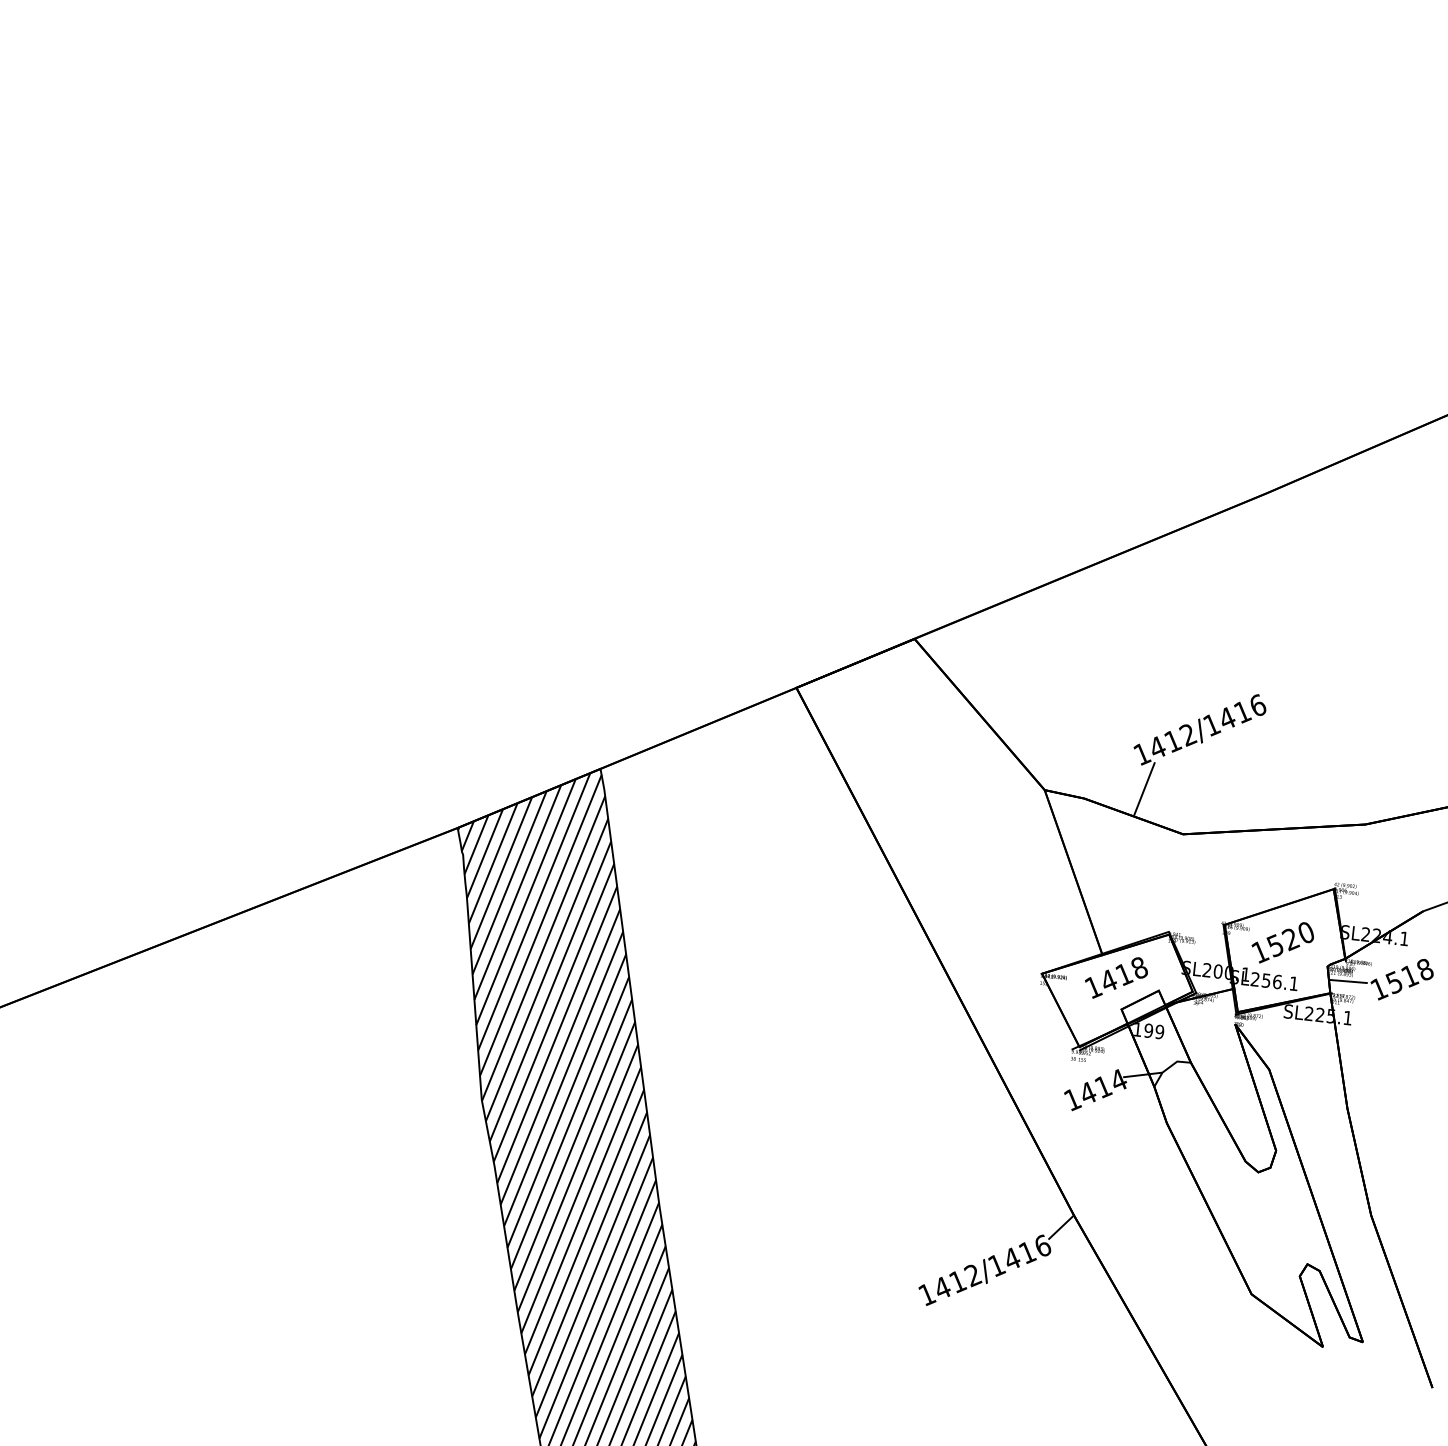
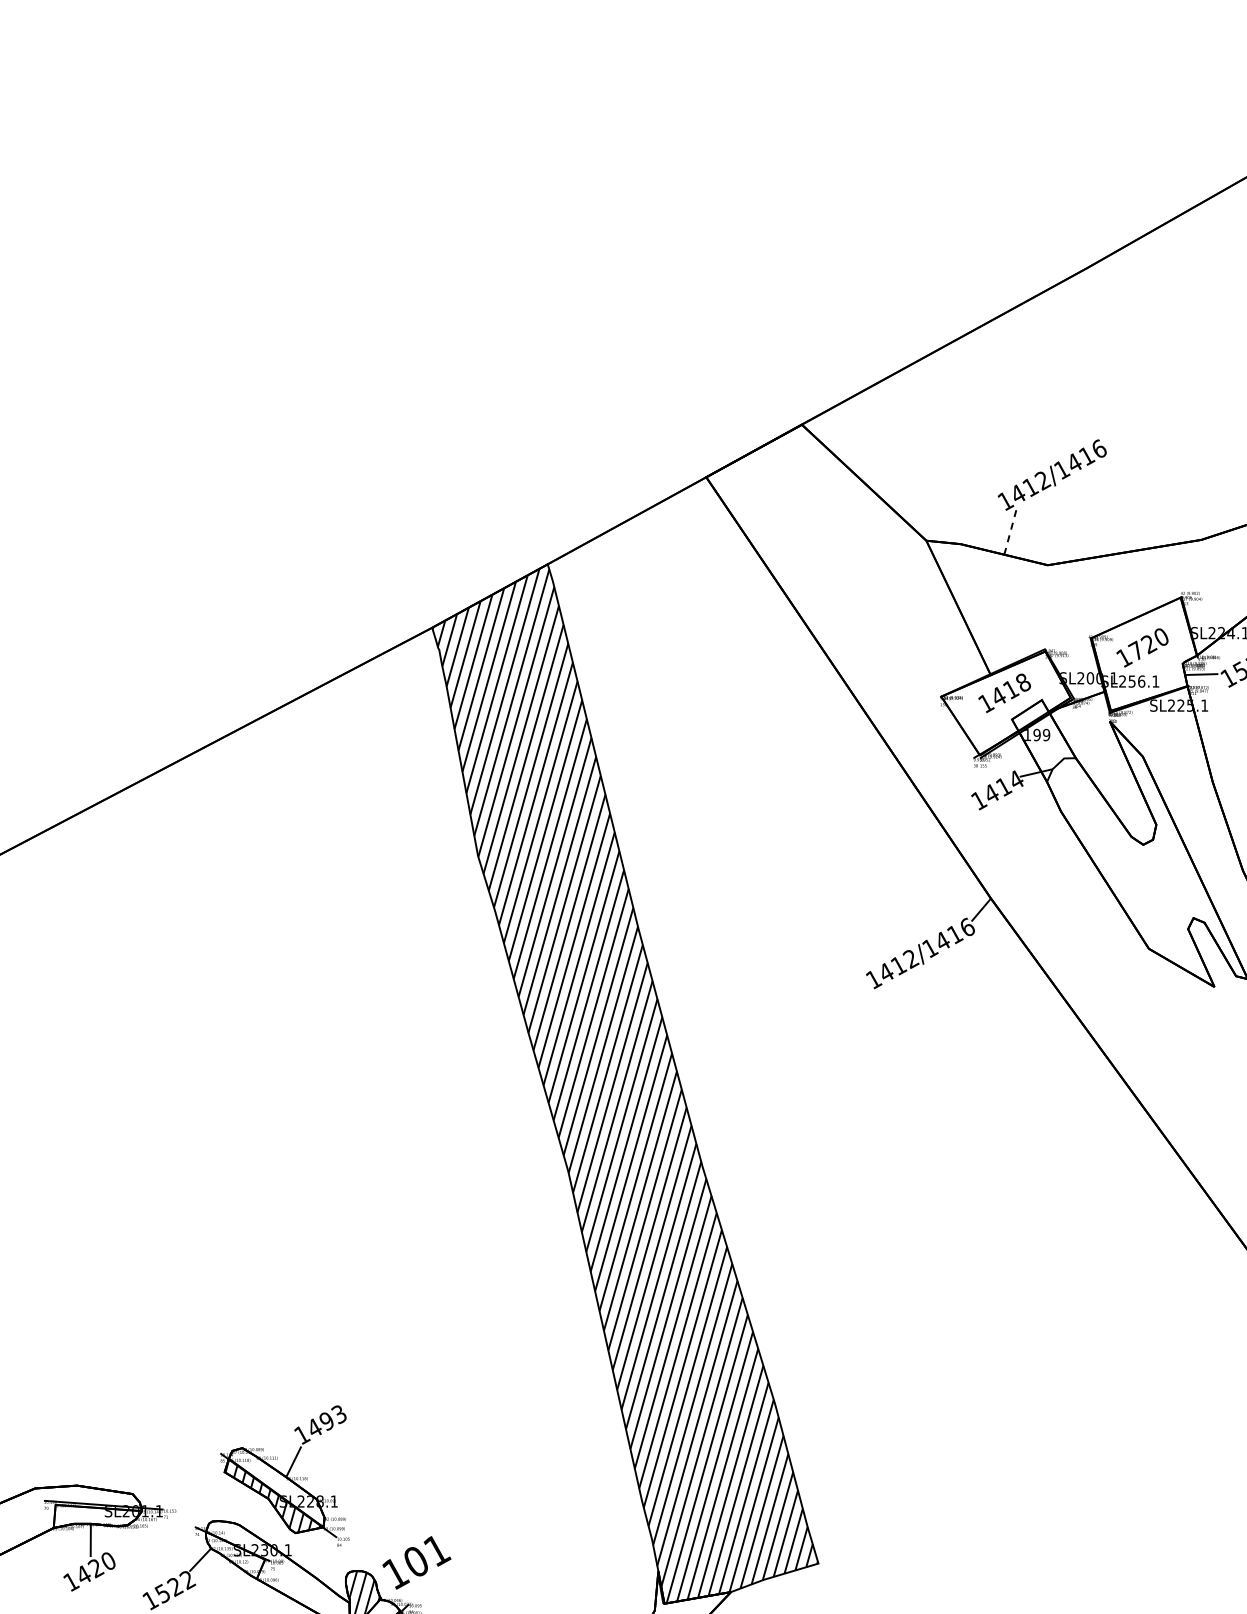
line: (1144, 789) -> (1010, 530), solid -> dashed
text: (1274, 944) -> (1135, 650), 1520 -> 1720

